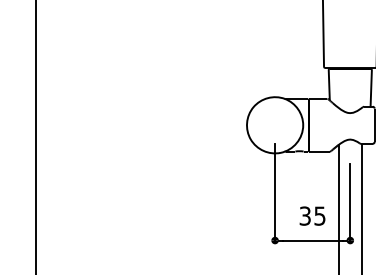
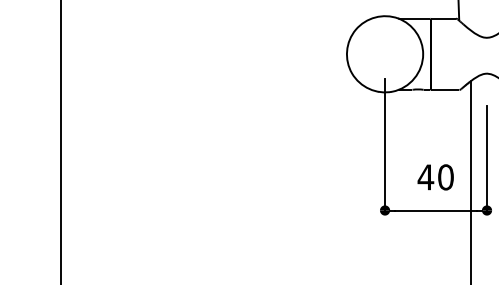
text: (312, 215) -> (435, 176), 35 -> 40

